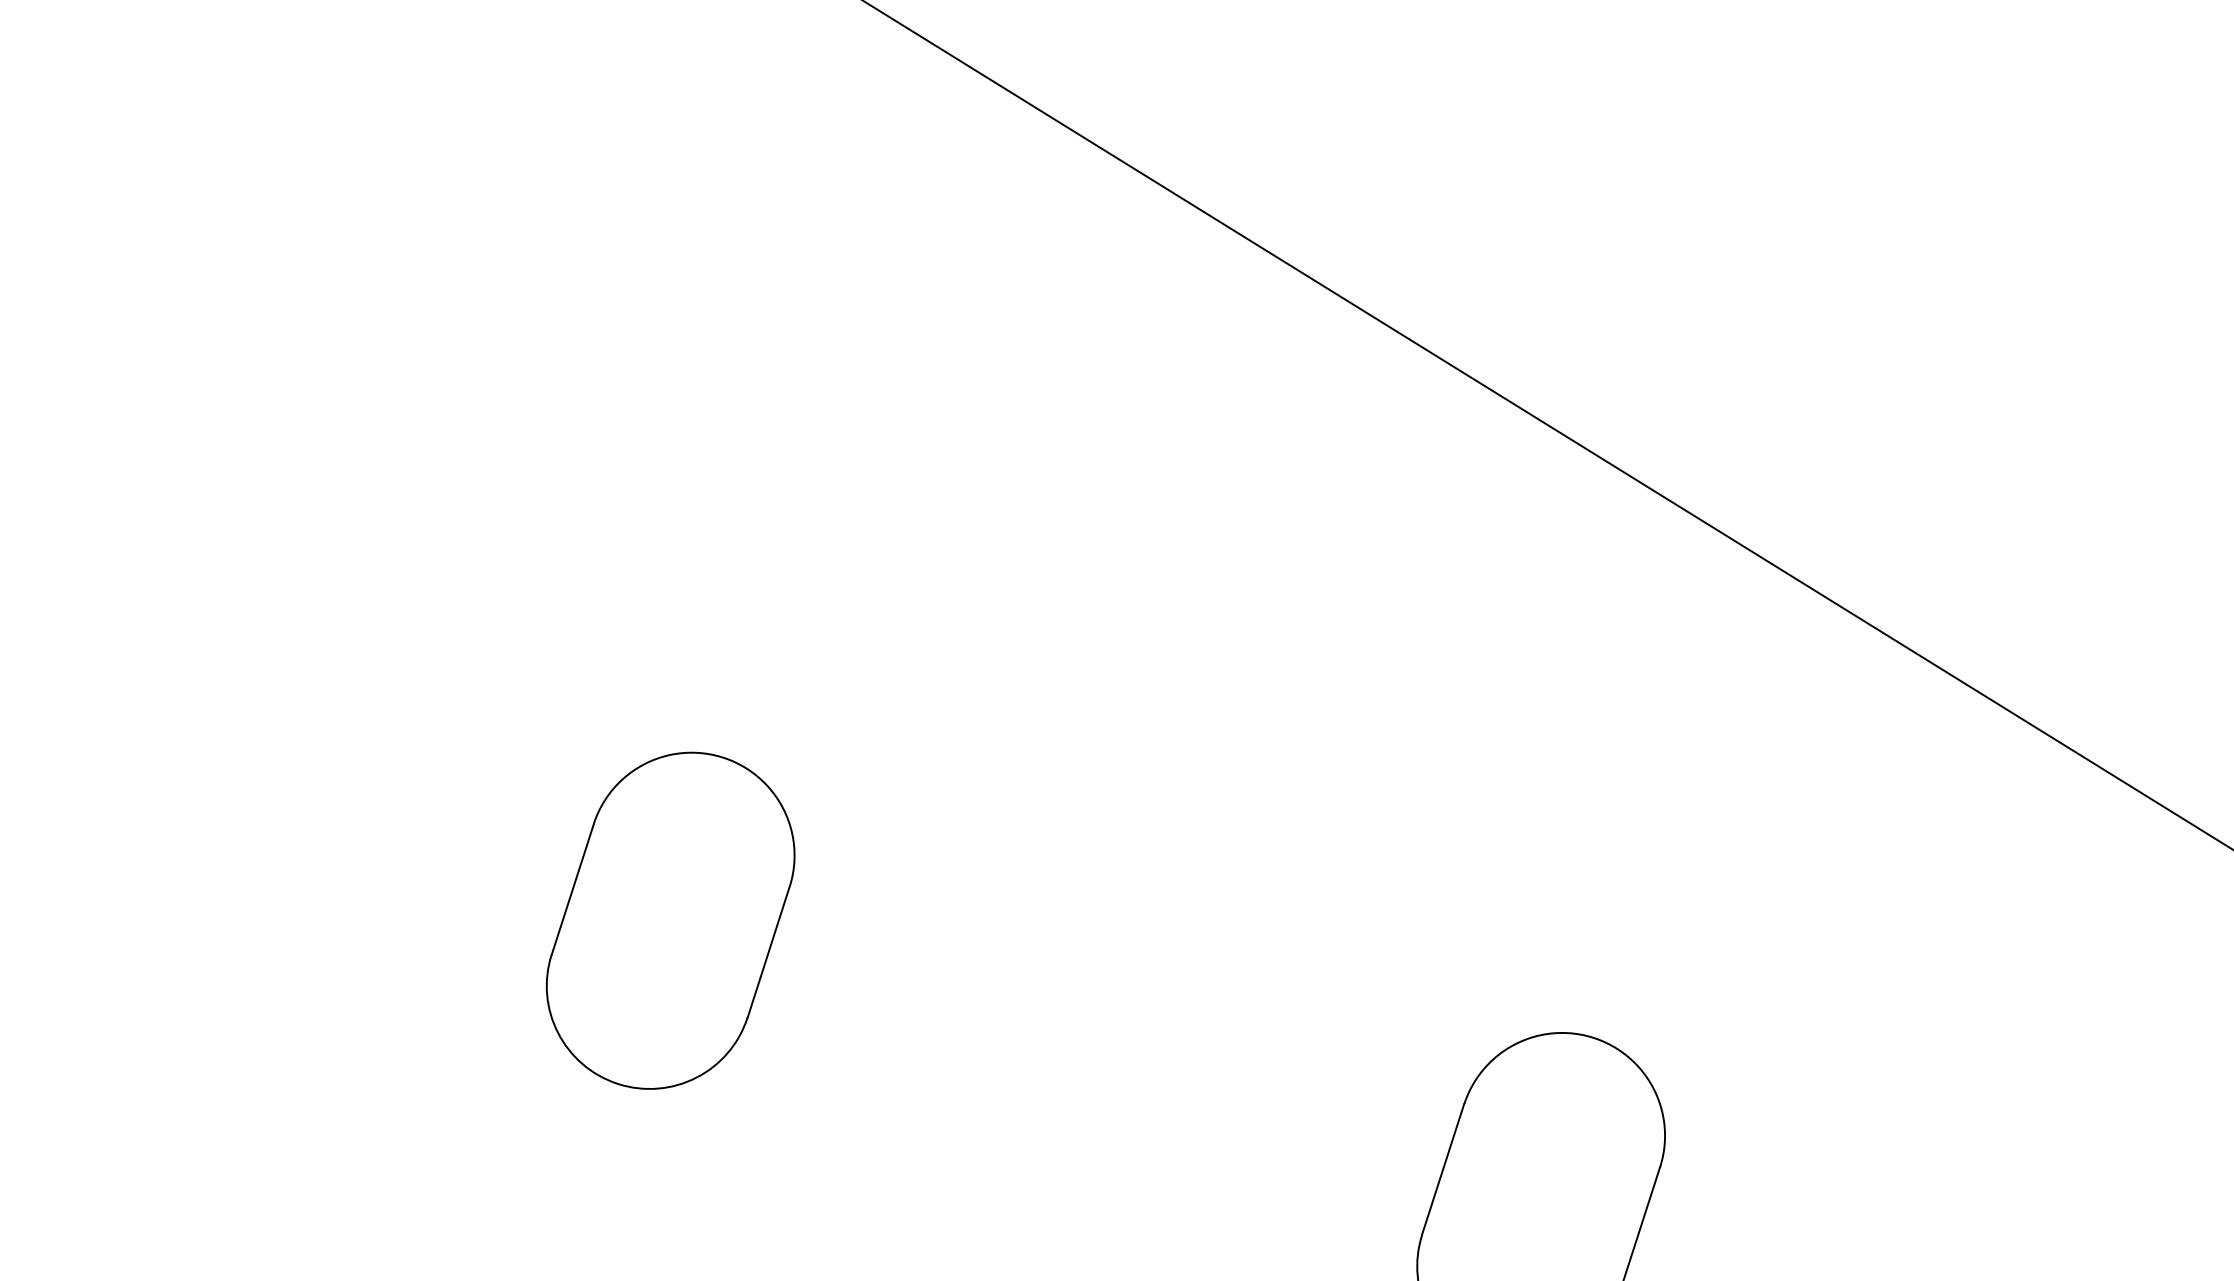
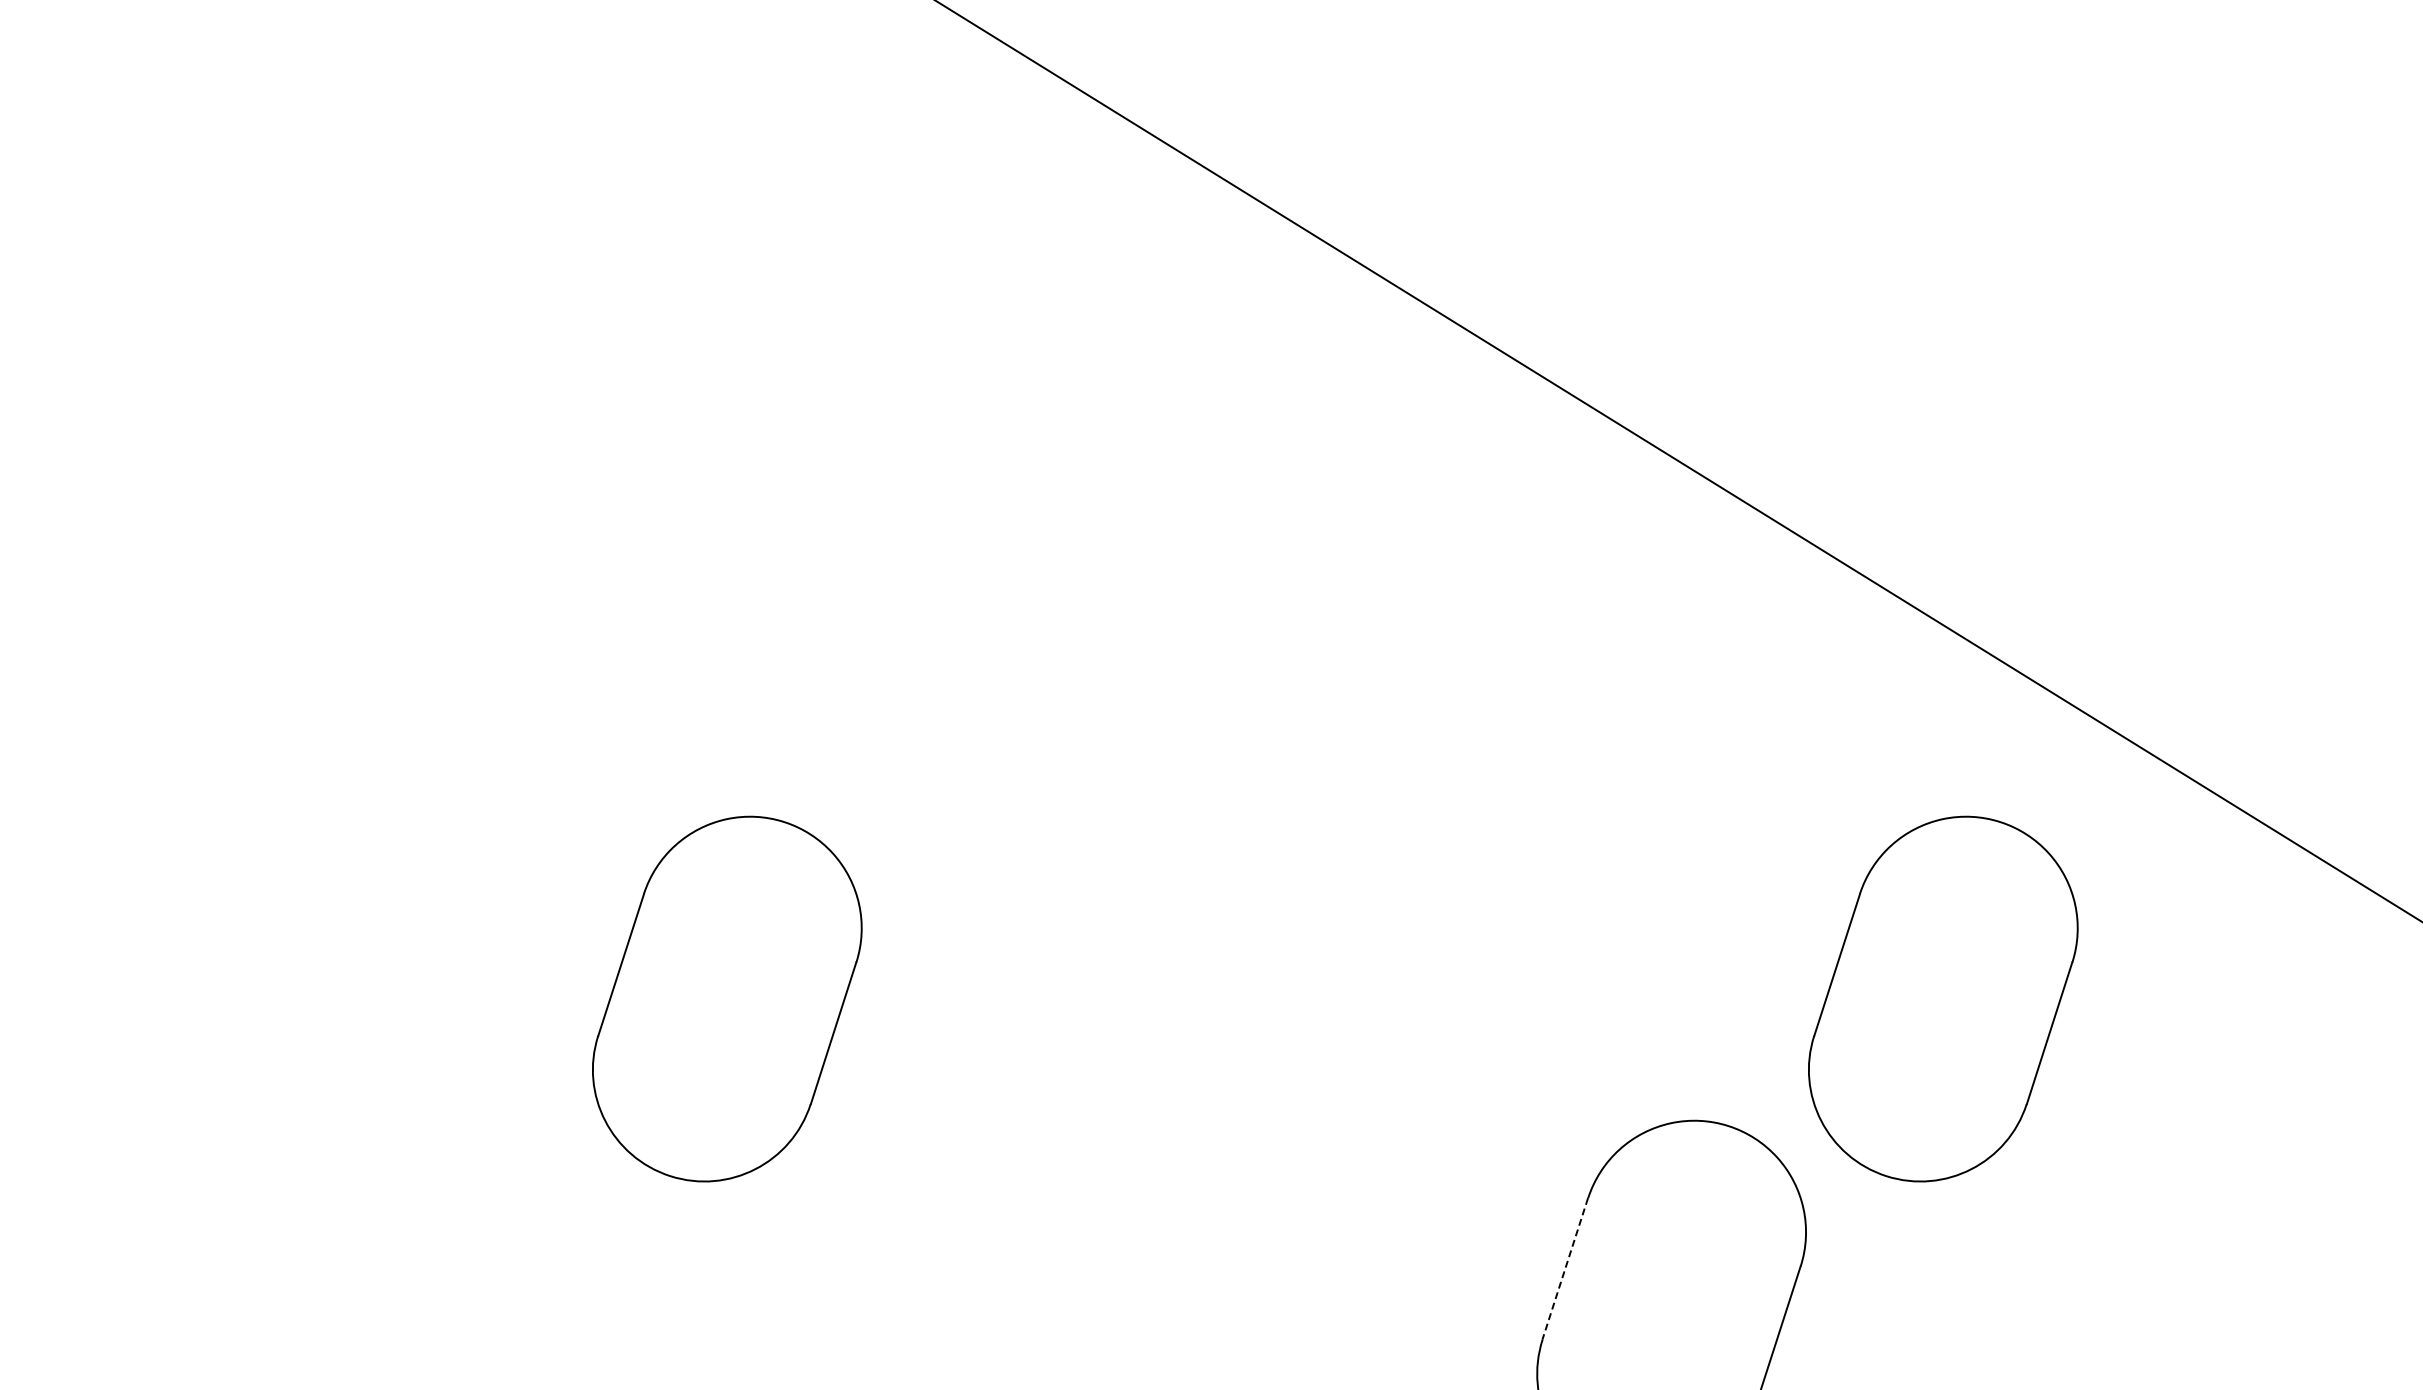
part: (1791, 920) -> (1943, 998), added
line: (1443, 1170) -> (1565, 1269), solid -> dashed

